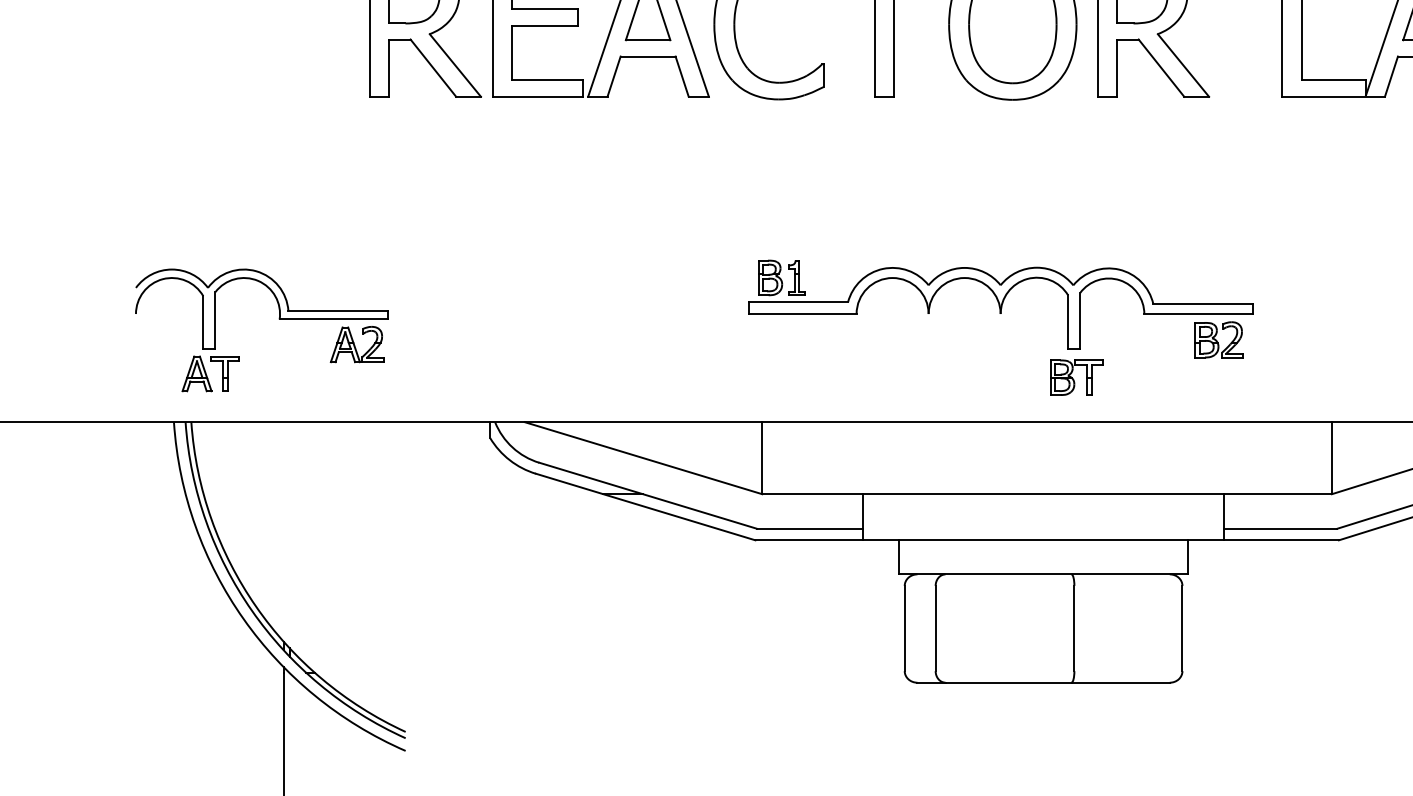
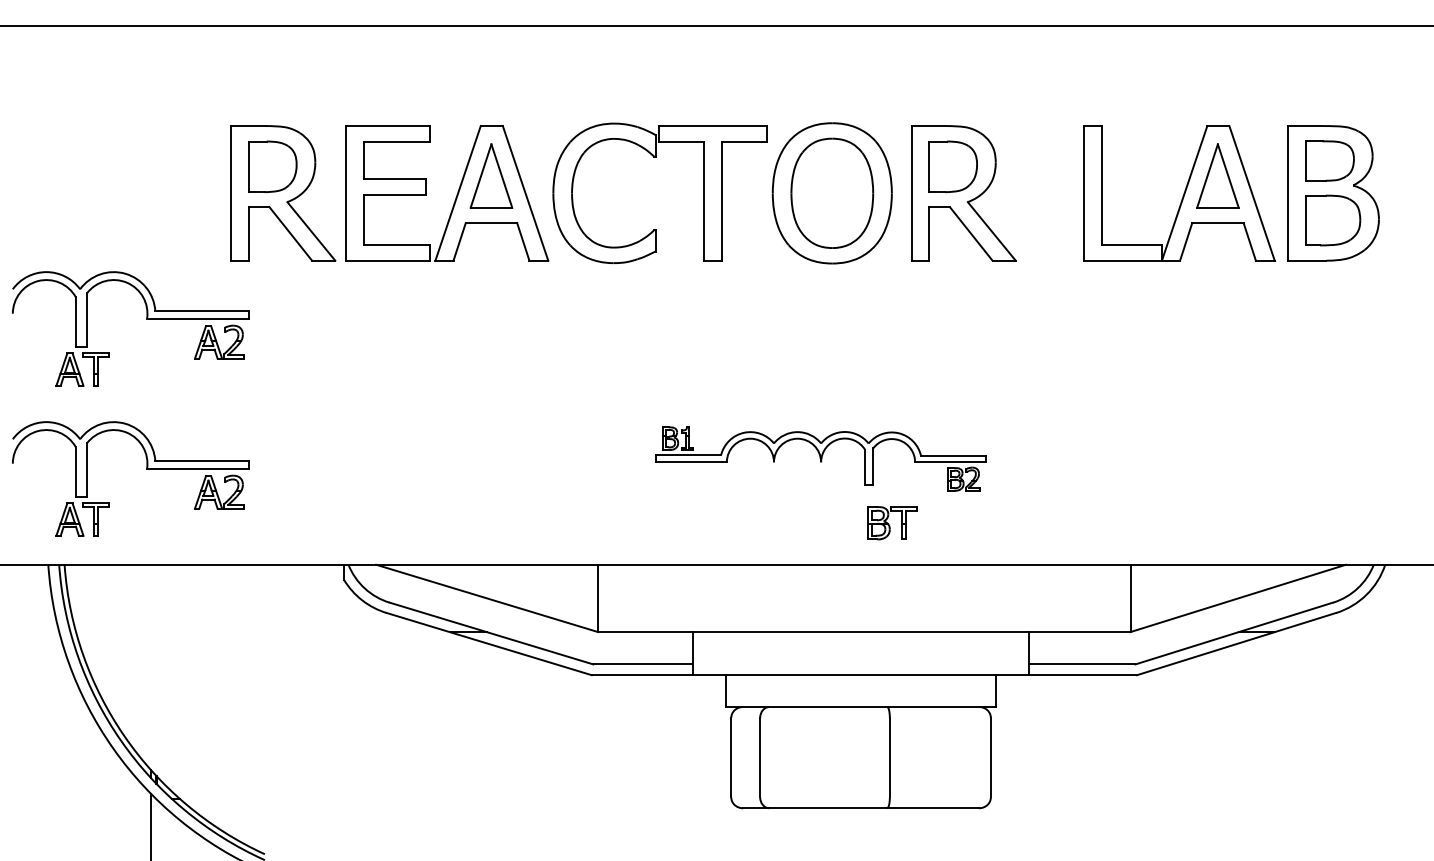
part: (279, 159) -> (146, 319), added
part: (1001, 308) -> (821, 458), size x0.7

